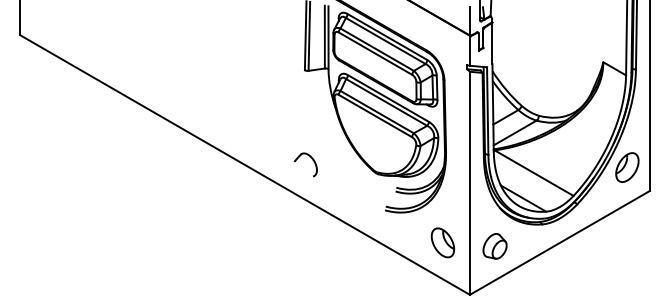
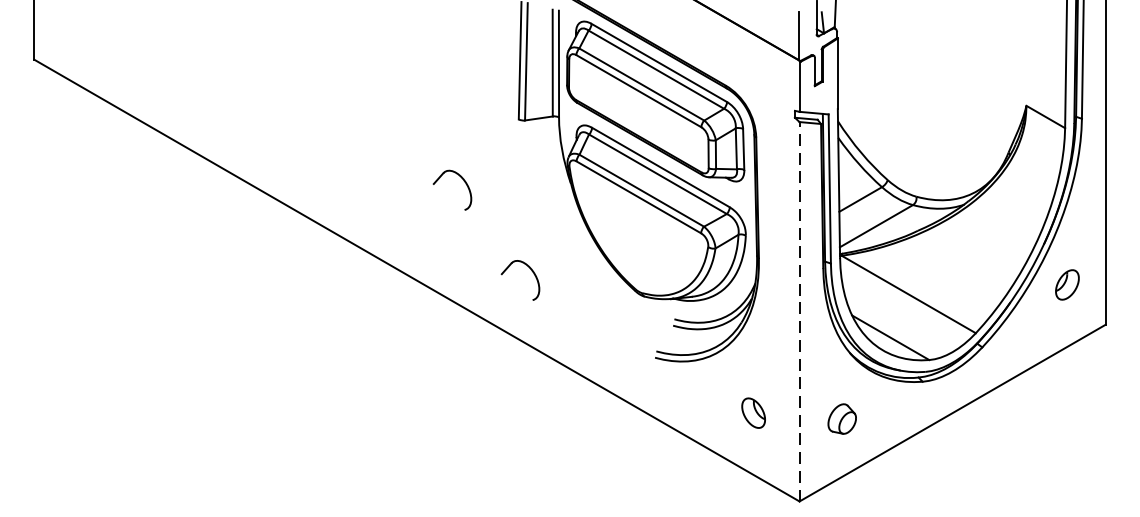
part: (272, 107) -> (463, 182), added
part: (627, 167) -> (1067, 284), size x0.6
line: (469, 183) -> (798, 312), solid -> dashed
part: (442, 242) -> (752, 412), size x0.6
part: (494, 246) -> (841, 419), size x0.7

